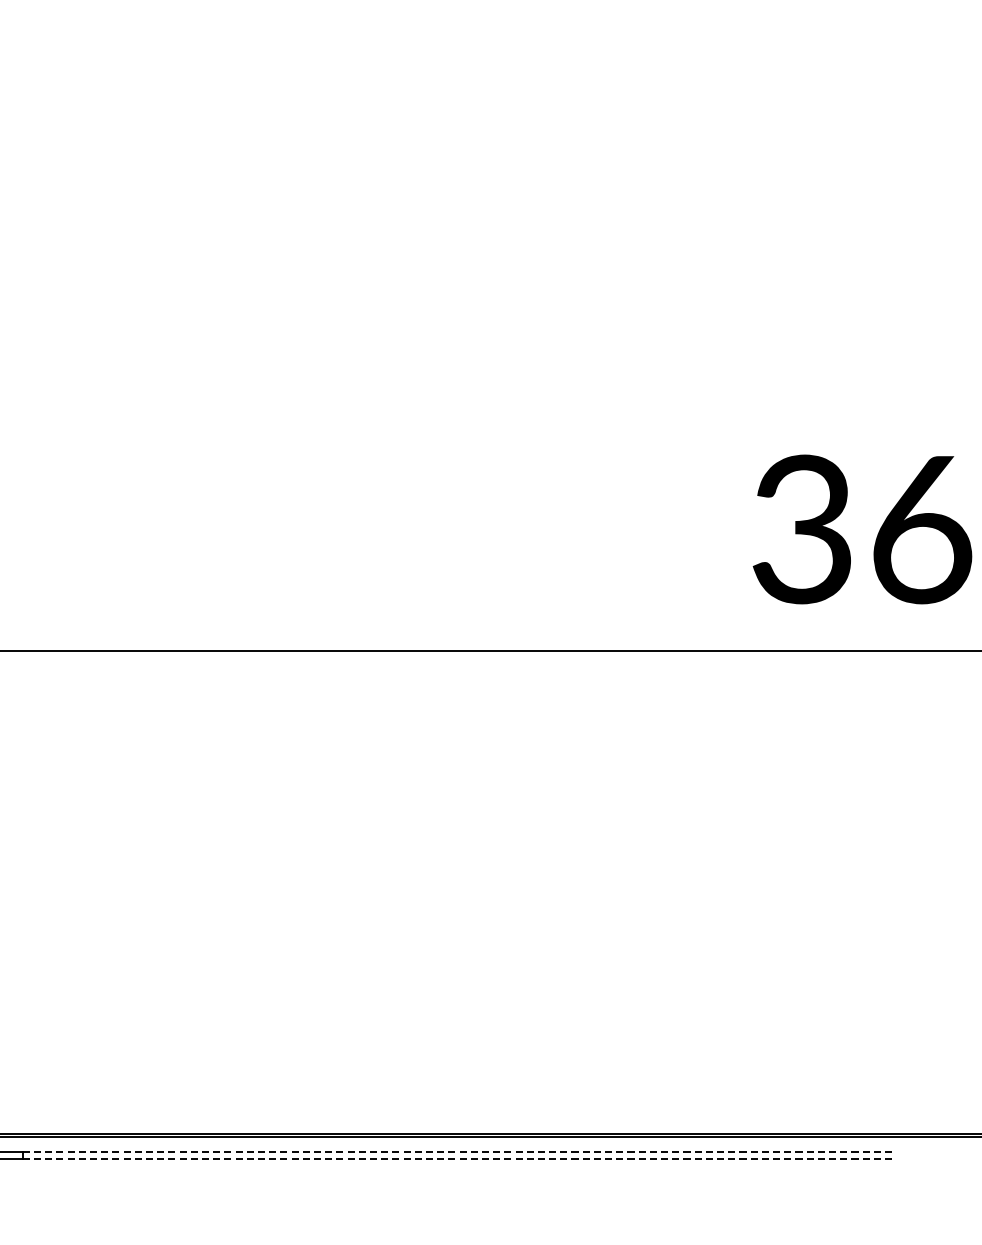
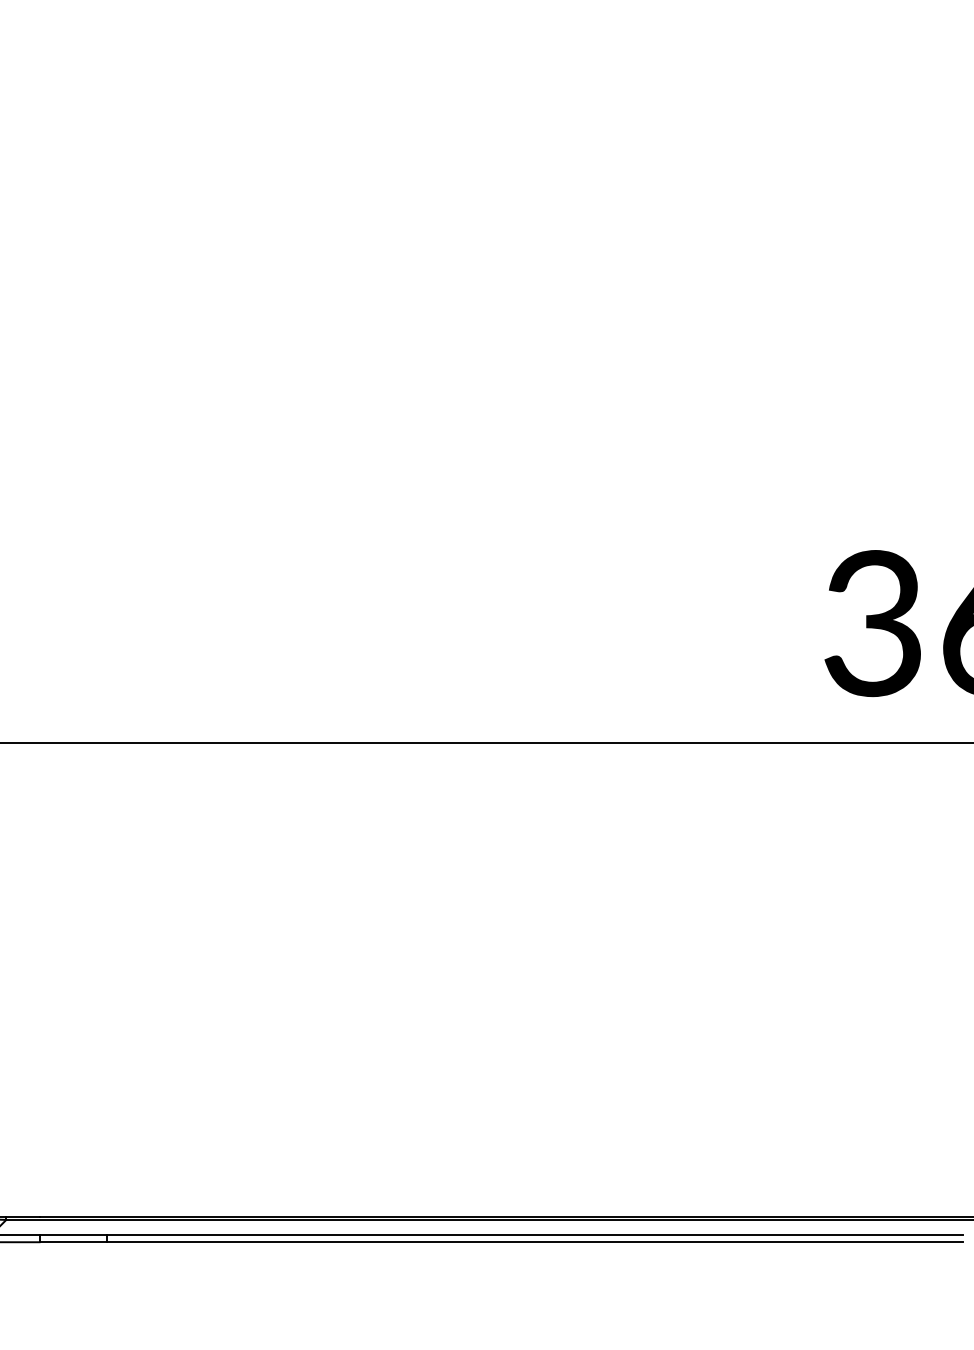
line: (457, 1151) -> (534, 1234), dashed -> solid
line: (457, 1159) -> (534, 1242), dashed -> solid

